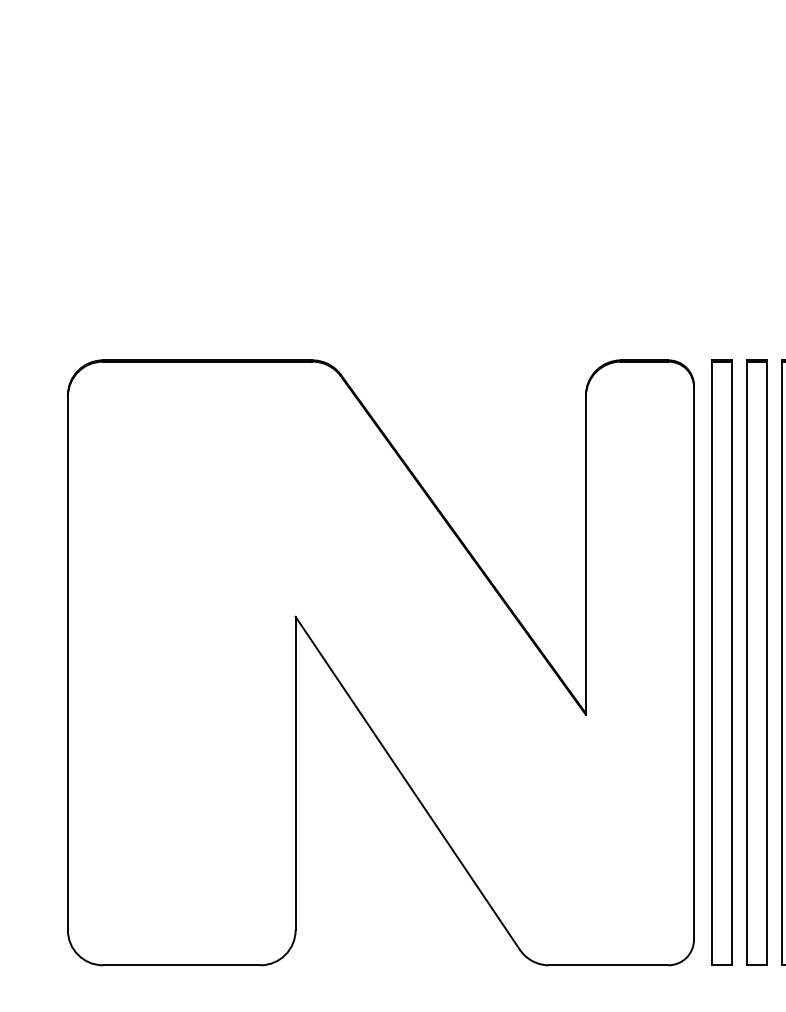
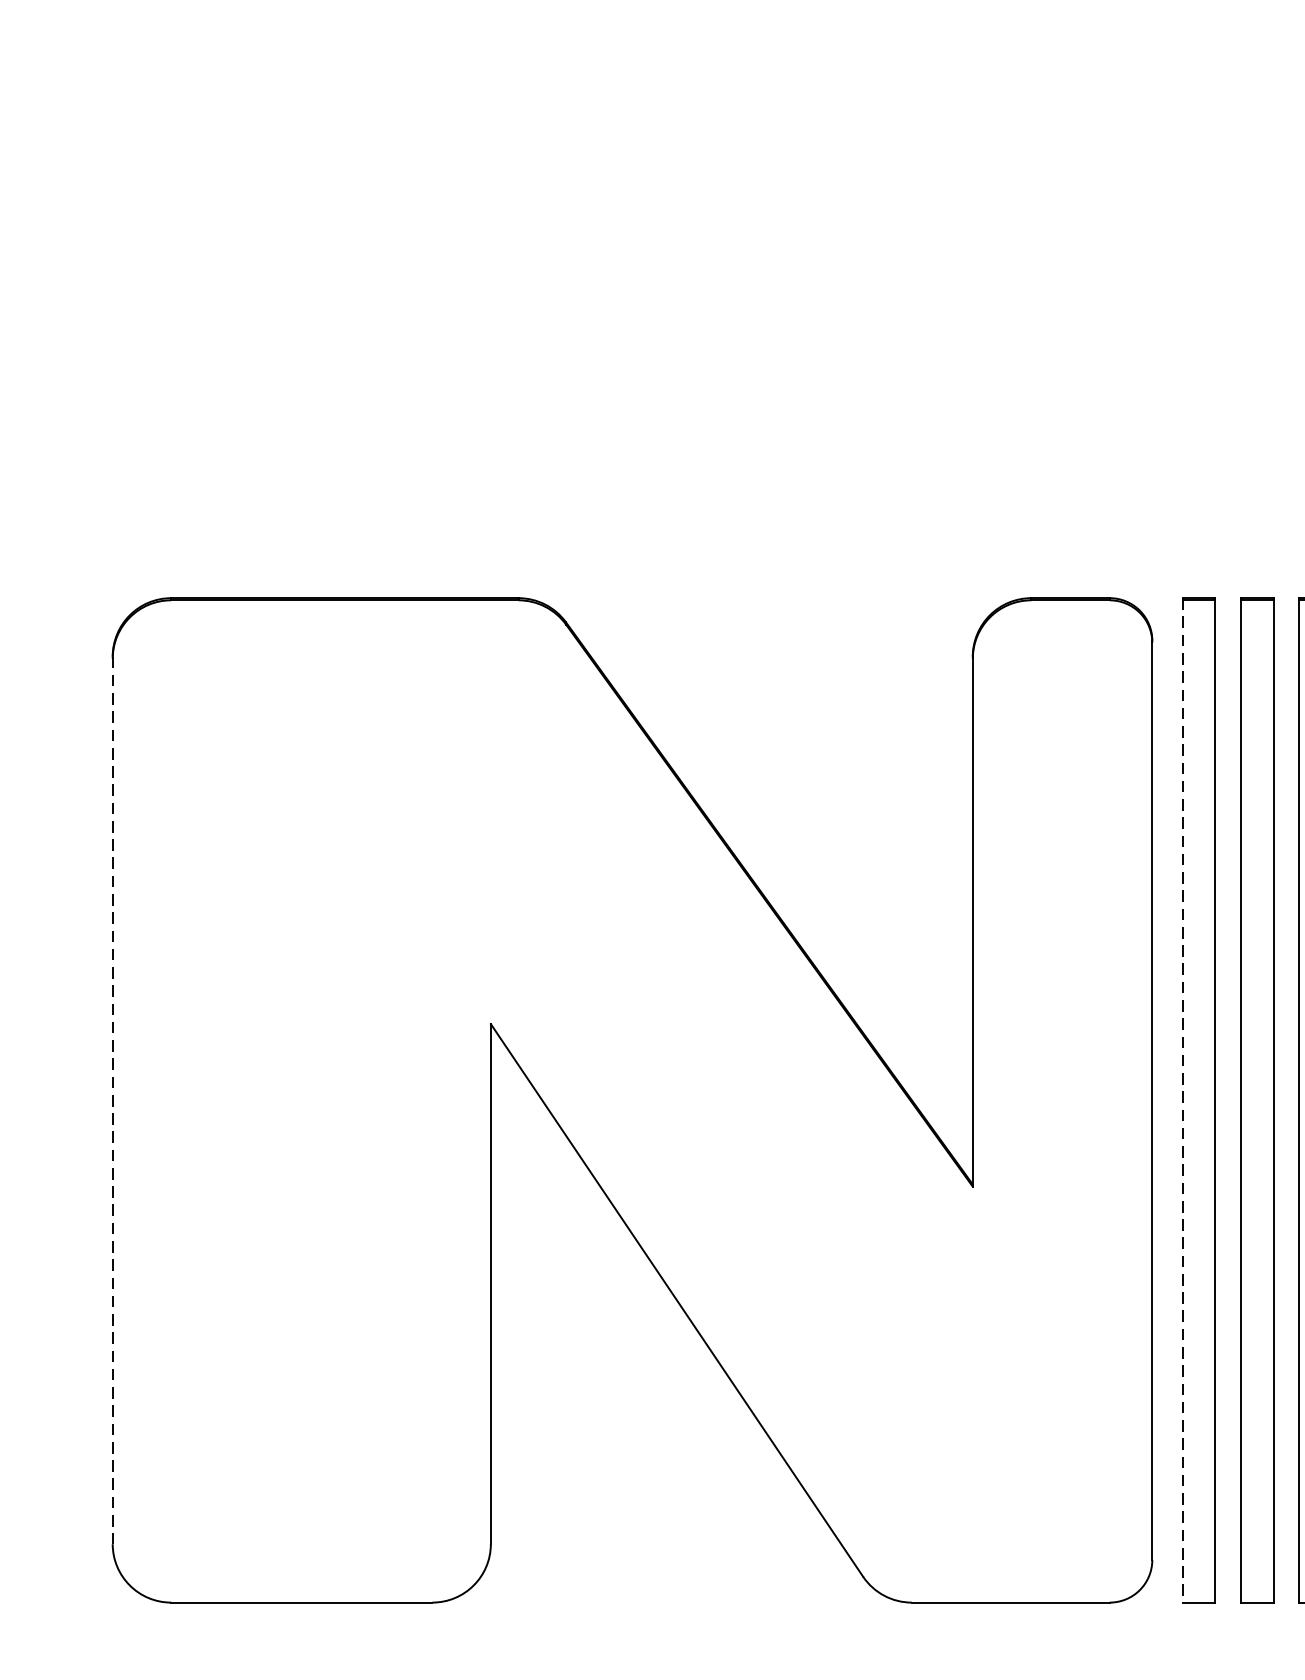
line: (67, 663) -> (112, 1101), solid -> dashed
line: (712, 663) -> (1182, 1101), solid -> dashed

